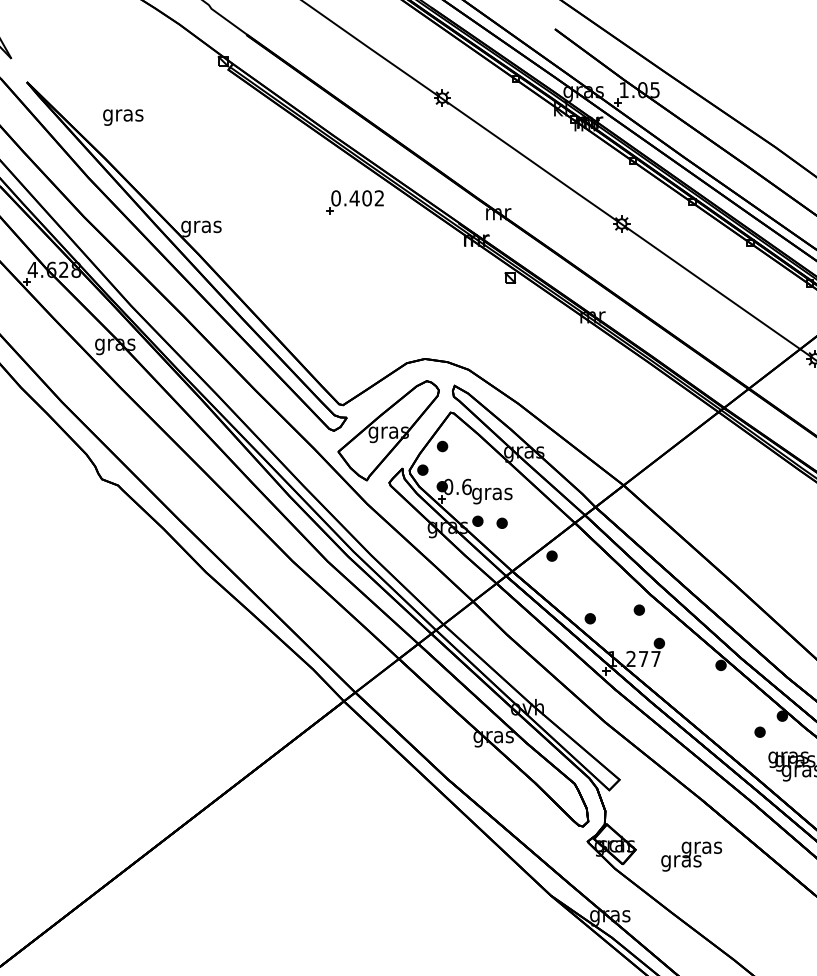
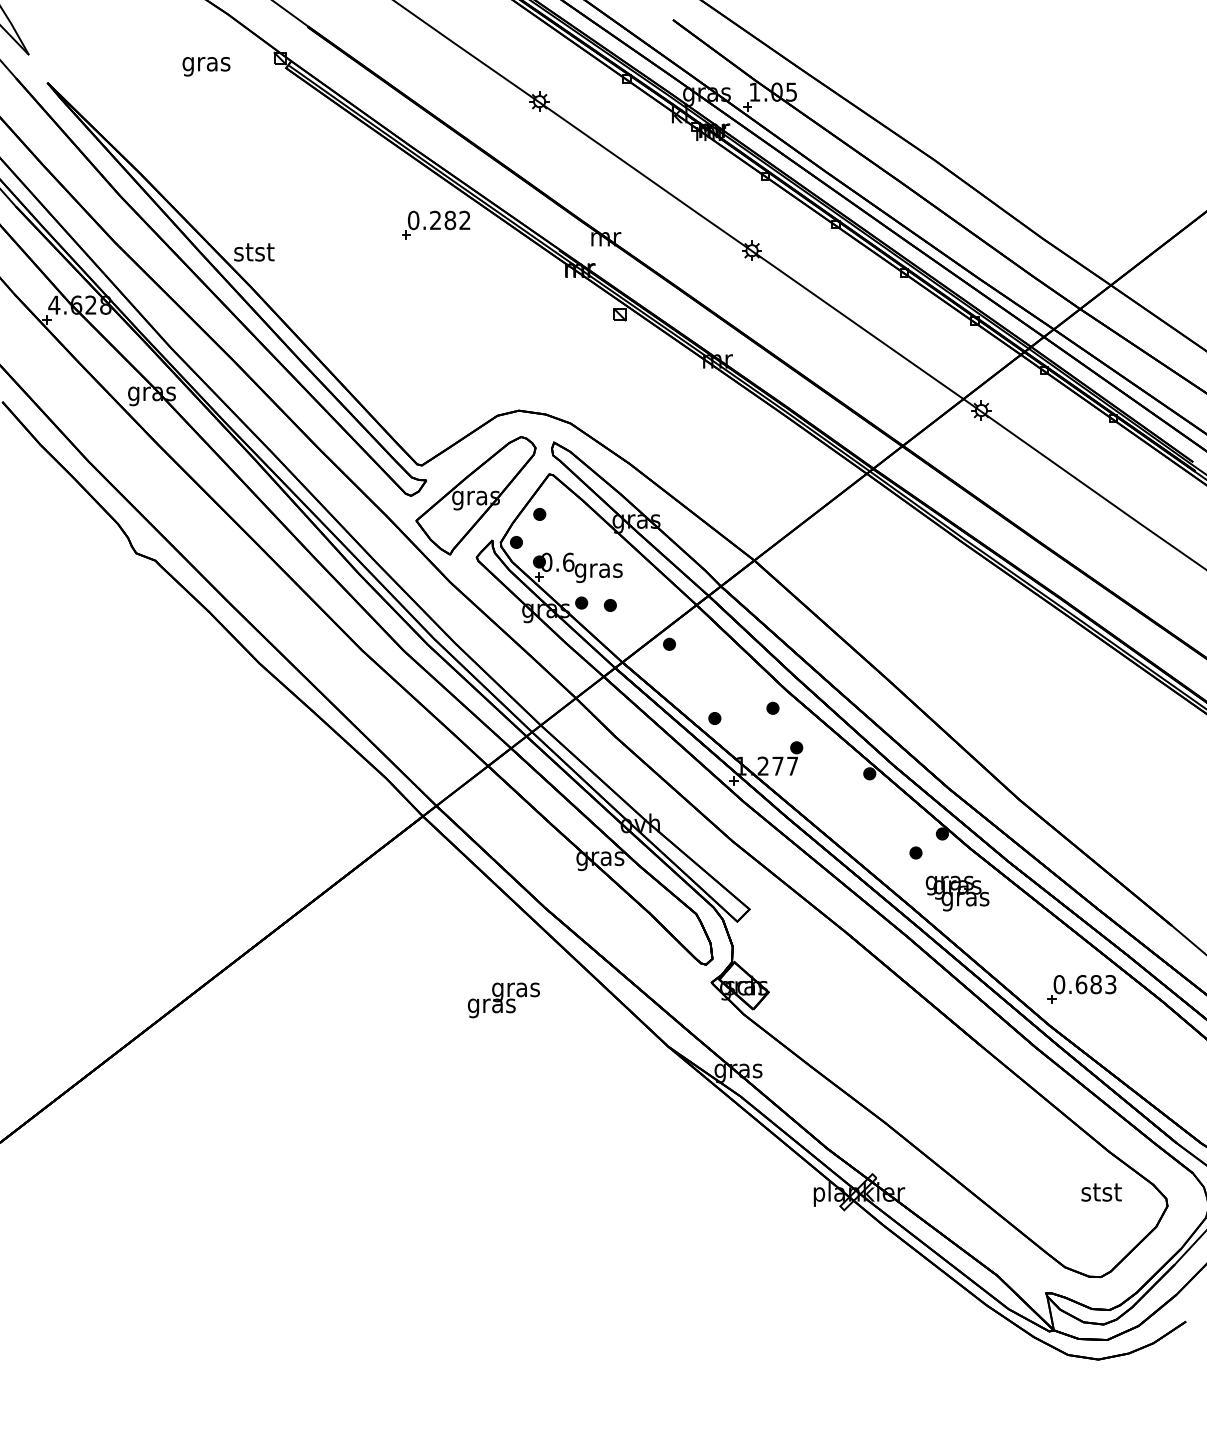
text: (123, 117) -> (206, 66), moved
text: (360, 197) -> (442, 219), 0.402 -> 0.282
text: (200, 227) -> (253, 254), gras -> stst
text: (691, 856) -> (503, 1000), moved

